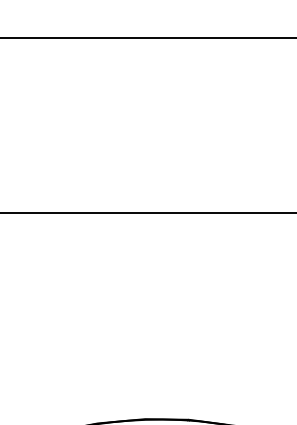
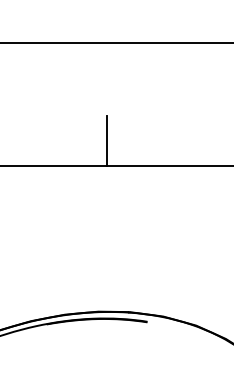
line: (157, 176) -> (107, 140), added

